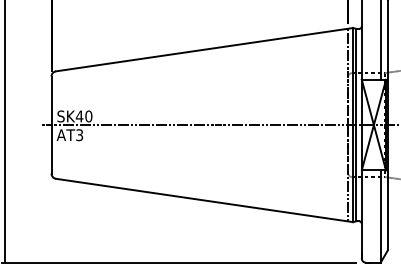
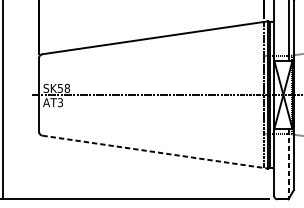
text: (83, 116) -> (63, 88), SK40 -> SK58
line: (205, 200) -> (155, 152), solid -> dashed
line: (380, 217) -> (288, 165), solid -> dashed

